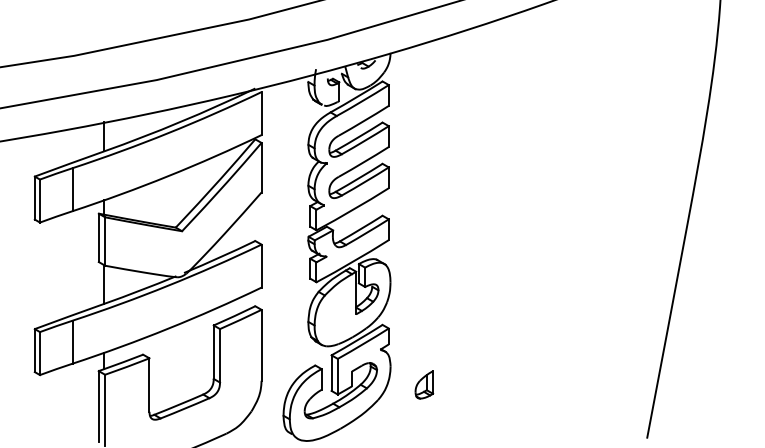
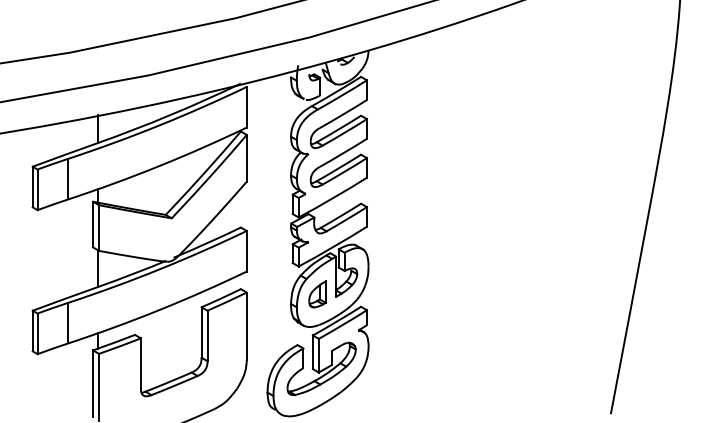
part: (424, 384) -> (317, 294), moved

